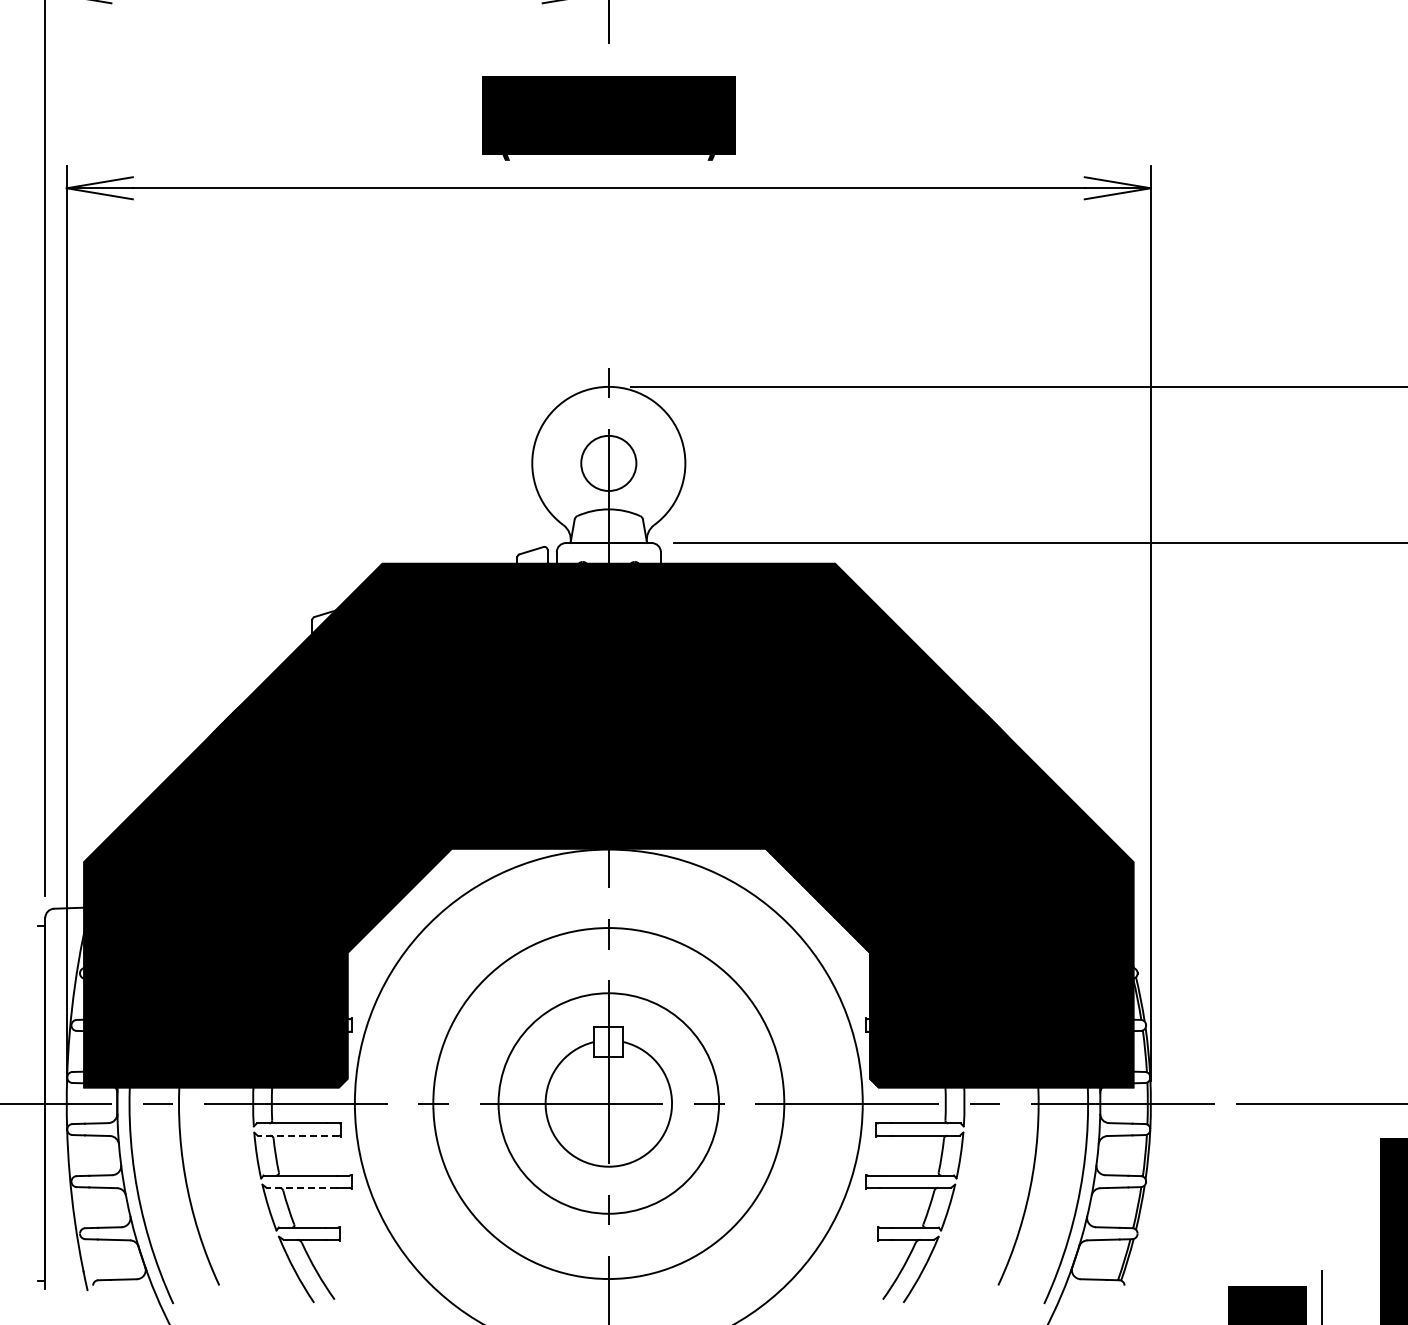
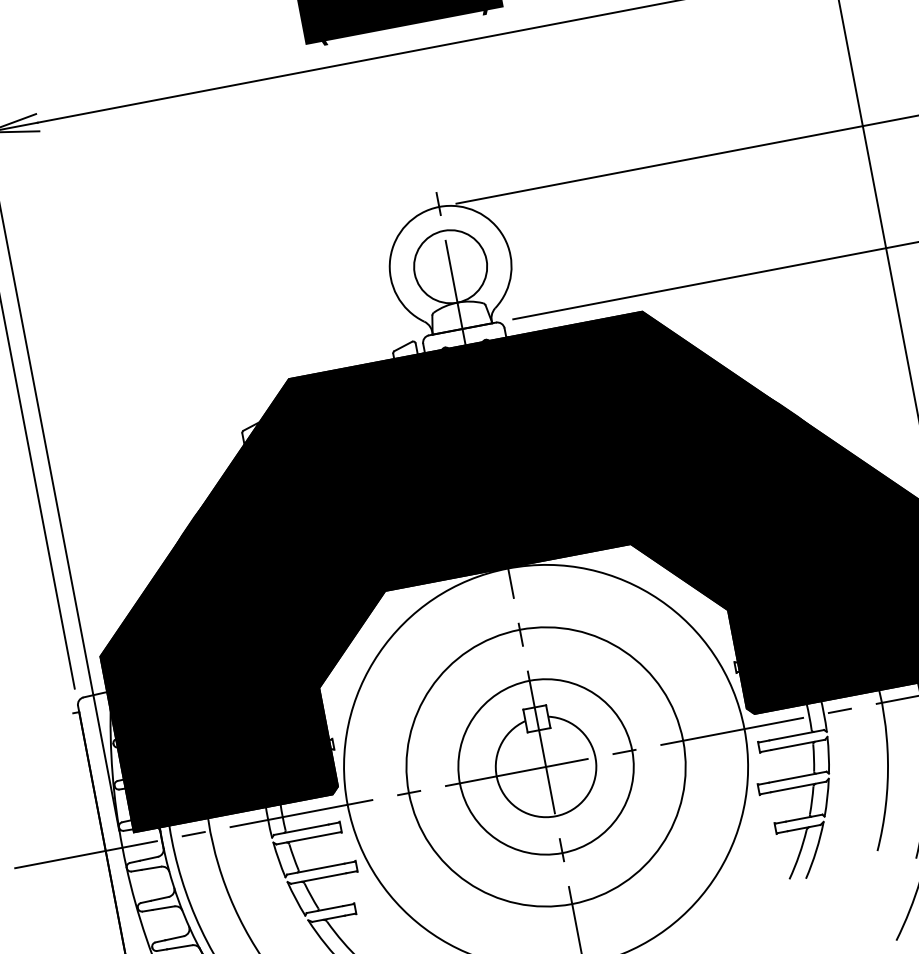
circle: (608, 463) -> (450, 266), size x1.67
line: (298, 1135) -> (308, 838), dashed -> solid
line: (301, 1187) -> (318, 878), dashed -> solid

